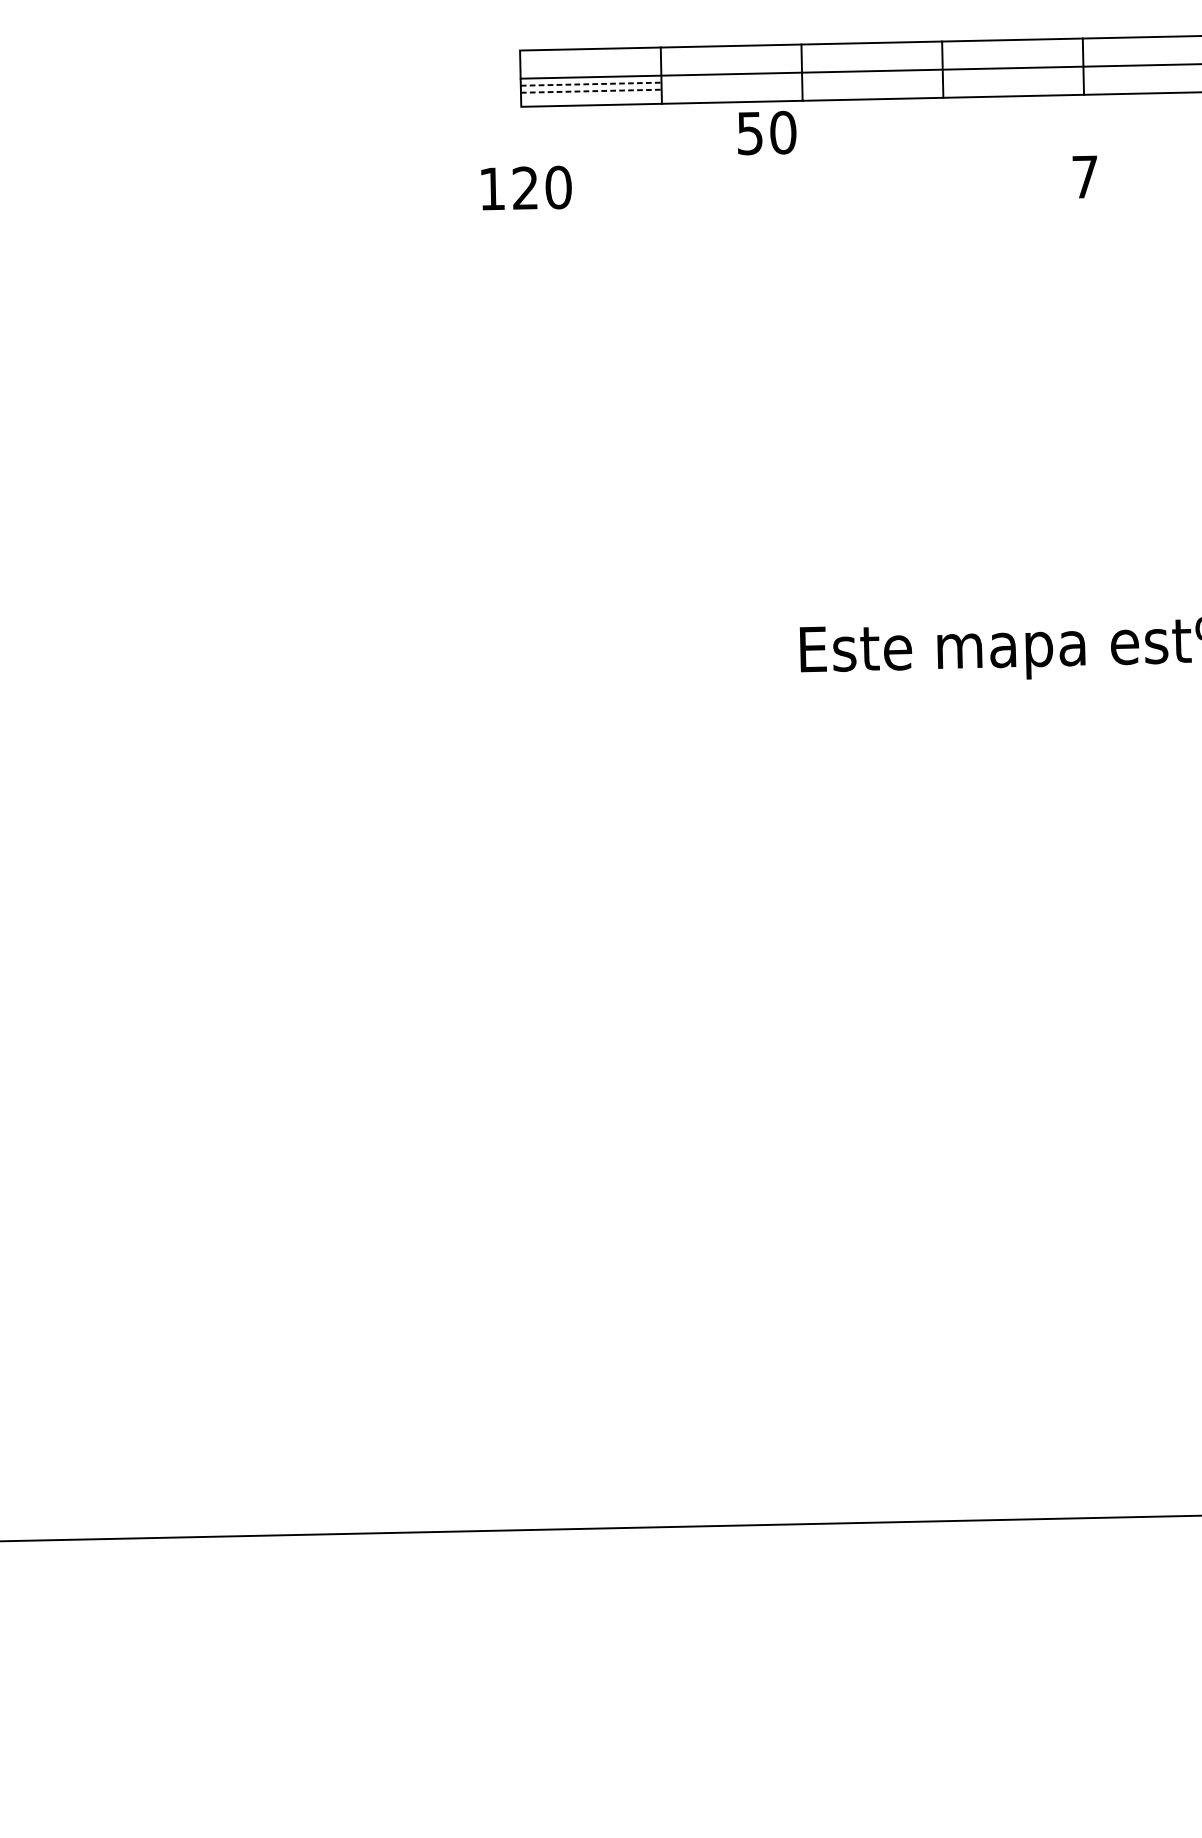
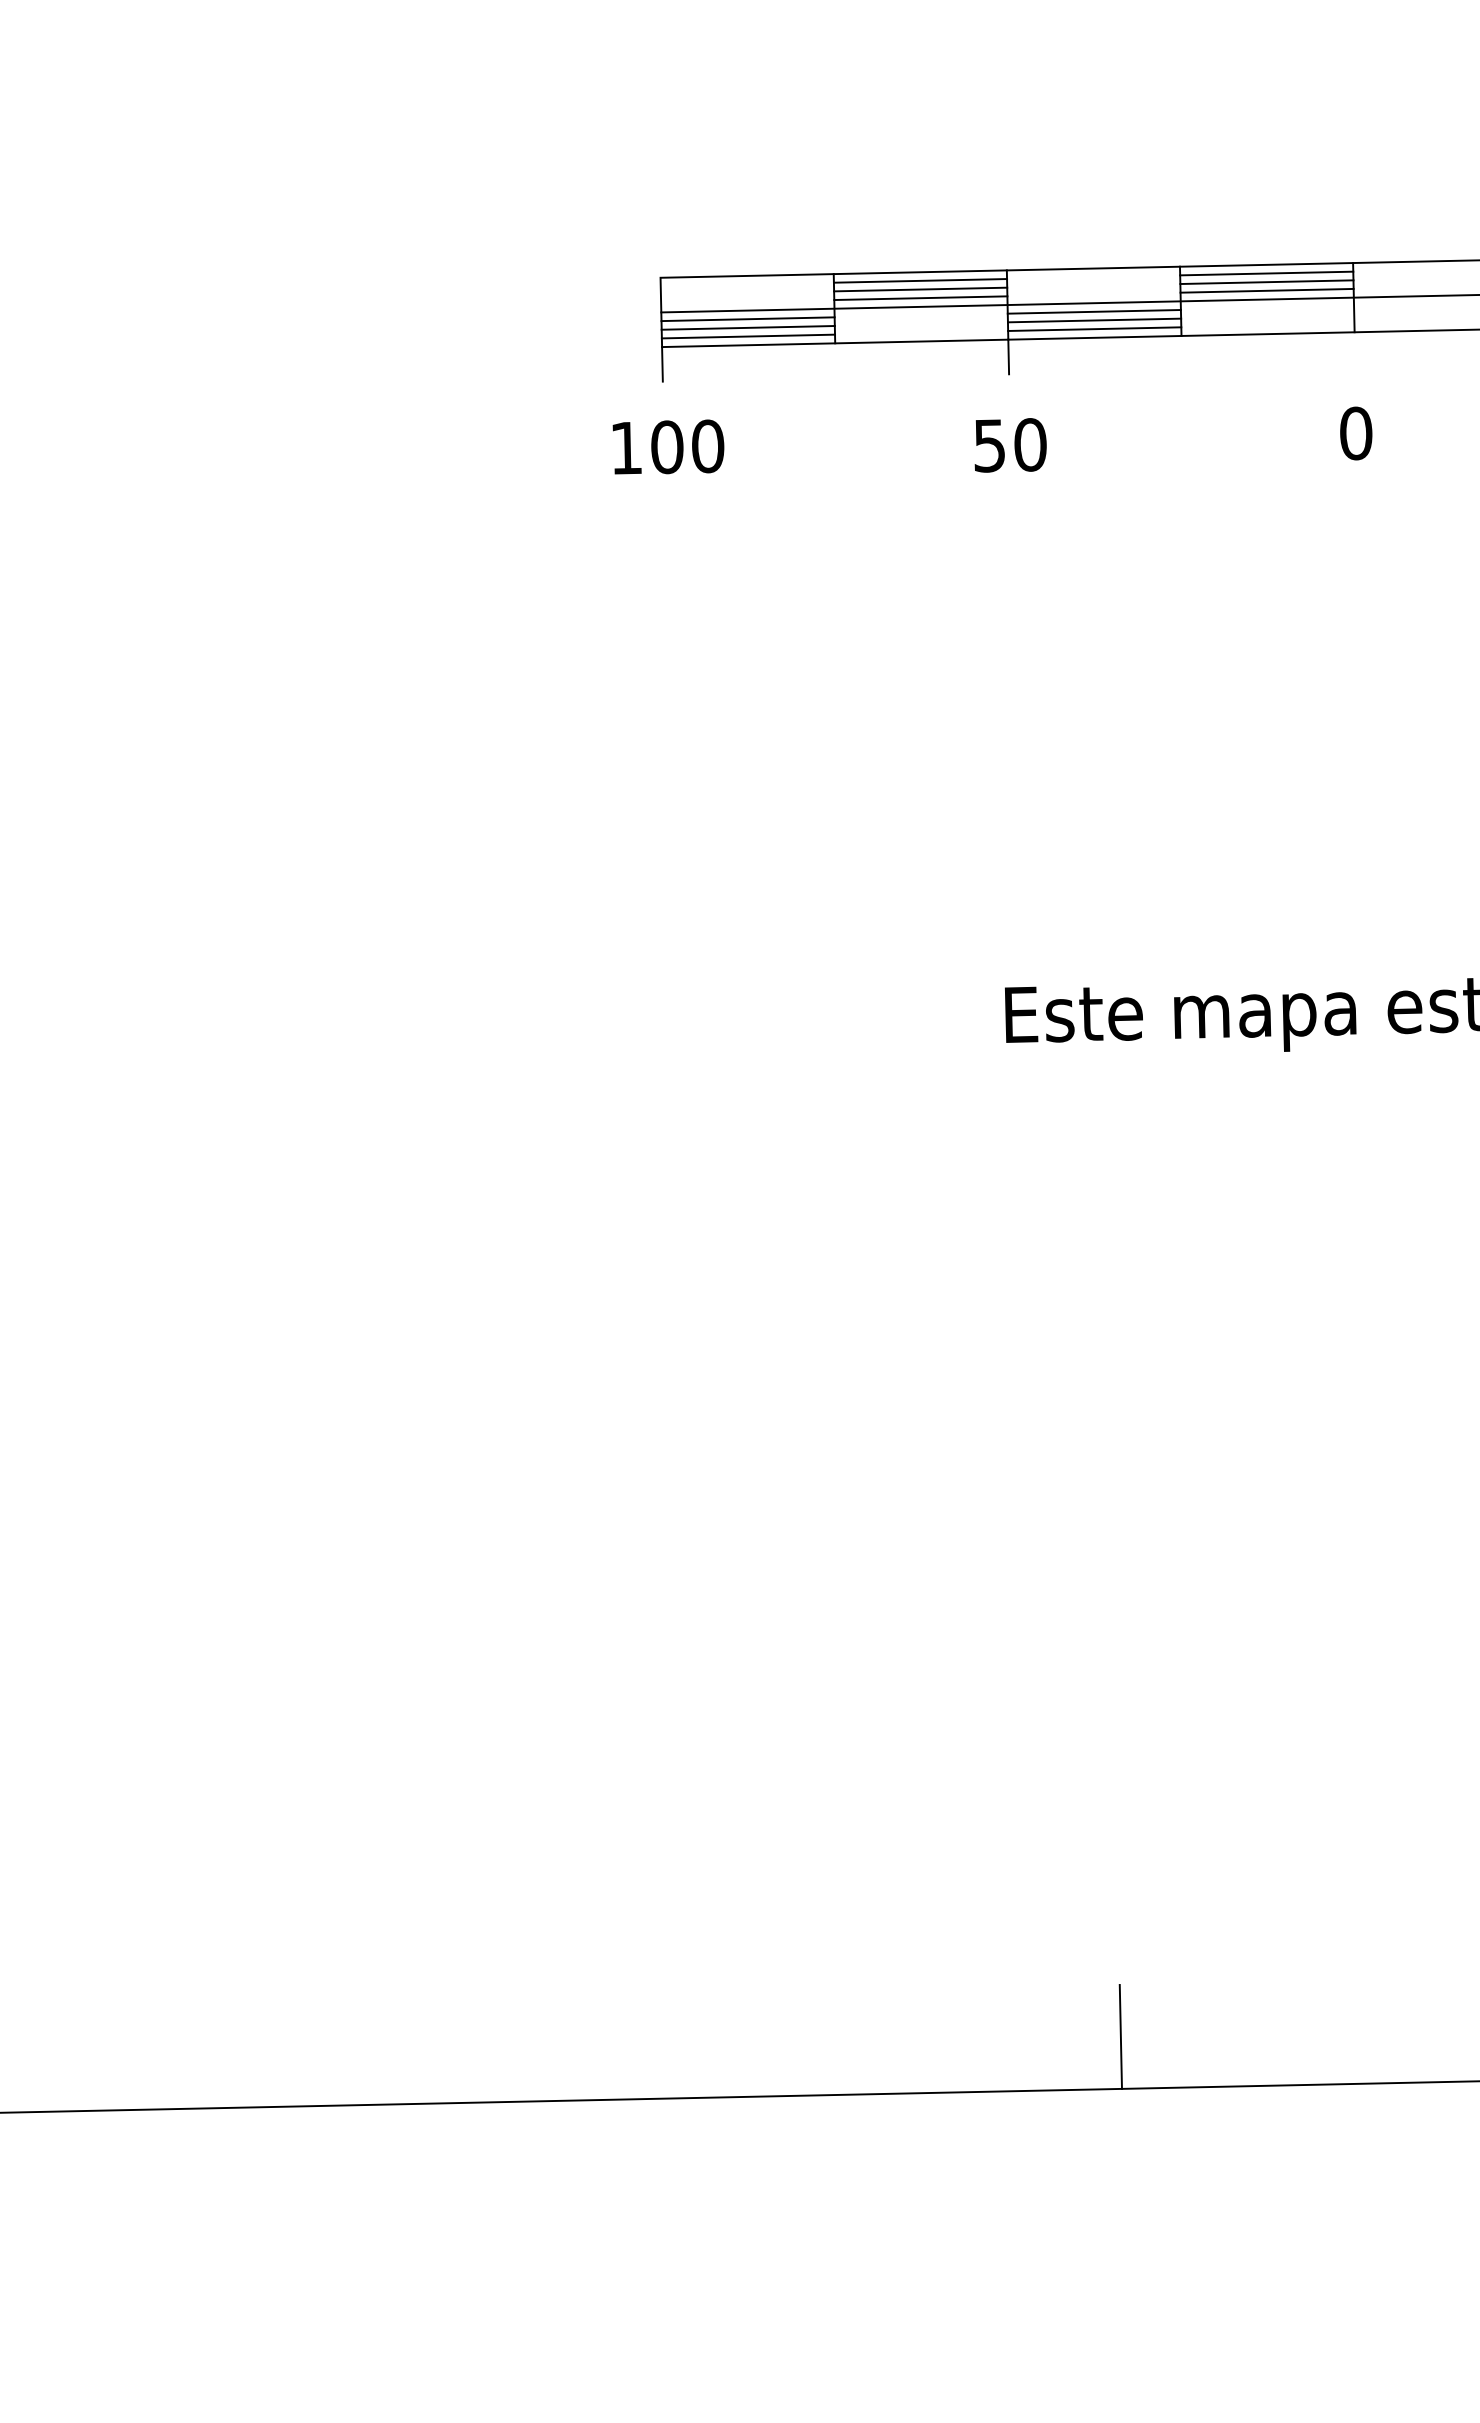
line: (1012, 47) -> (1266, 273), added
line: (731, 52) -> (920, 280), added
line: (1012, 54) -> (1266, 282), added
line: (731, 60) -> (920, 289), added
line: (1012, 60) -> (1266, 290), added
line: (731, 67) -> (920, 298), added
line: (871, 77) -> (1093, 311), added
line: (591, 84) -> (748, 319), dashed -> solid
line: (872, 85) -> (1094, 320), added
line: (591, 90) -> (748, 327), dashed -> solid
line: (872, 91) -> (1094, 328), added
line: (591, 98) -> (748, 336), added
line: (802, 114) -> (1008, 356), added
line: (521, 120) -> (662, 364), added
text: (767, 133) -> (1010, 445), moved
text: (1085, 177) -> (1356, 433), 7 -> 0
text: (525, 188) -> (667, 447), 120 -> 100
line: (893, 1479) -> (1120, 2036), added

